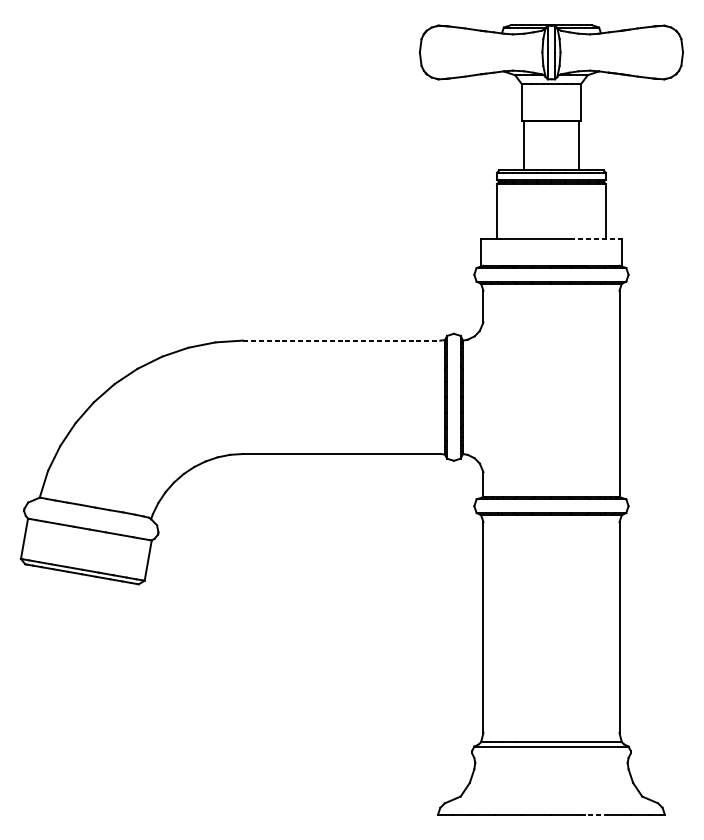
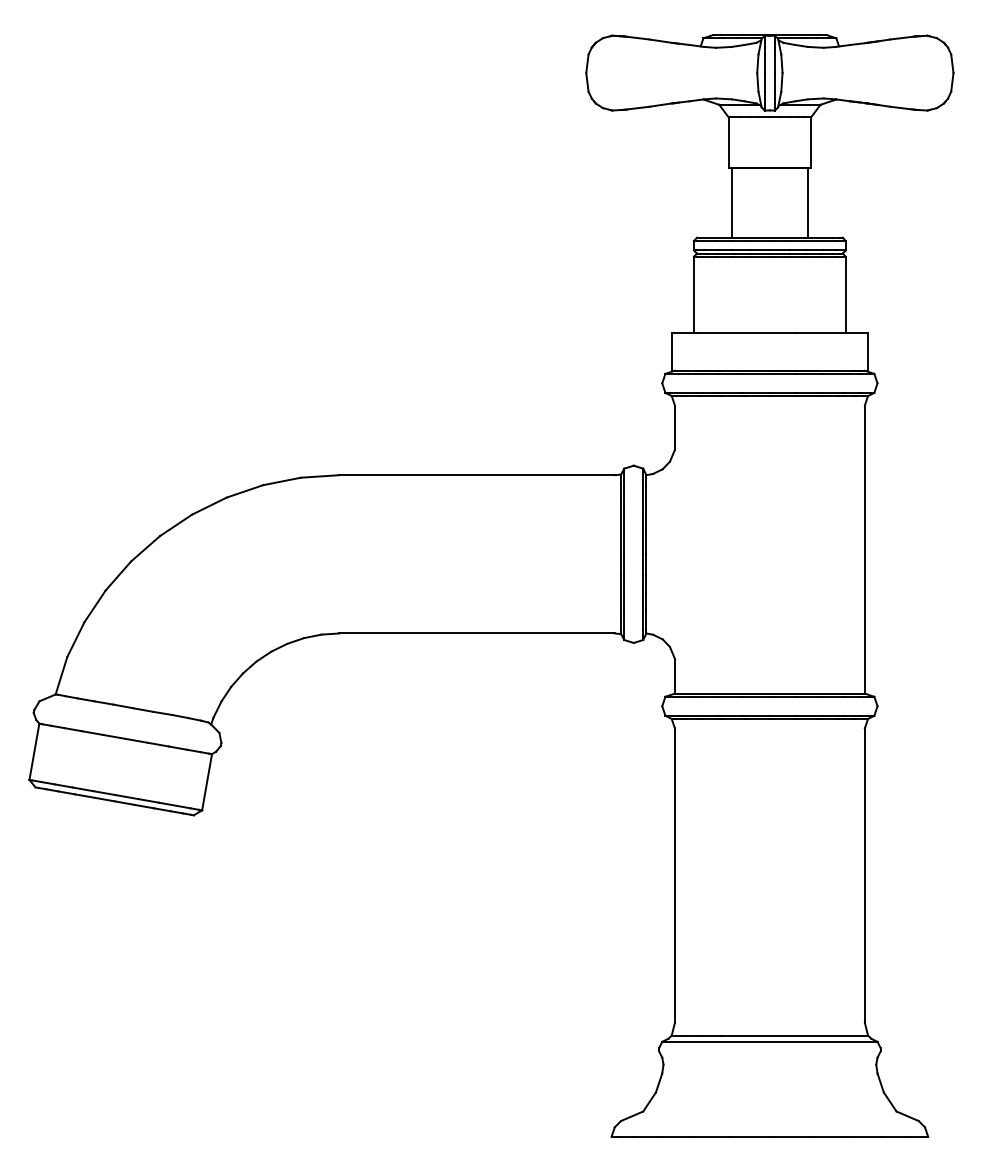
line: (596, 238) -> (832, 332), dashed -> solid
line: (341, 340) -> (477, 475), dashed -> solid
line: (594, 814) -> (829, 1136), dashed -> solid

